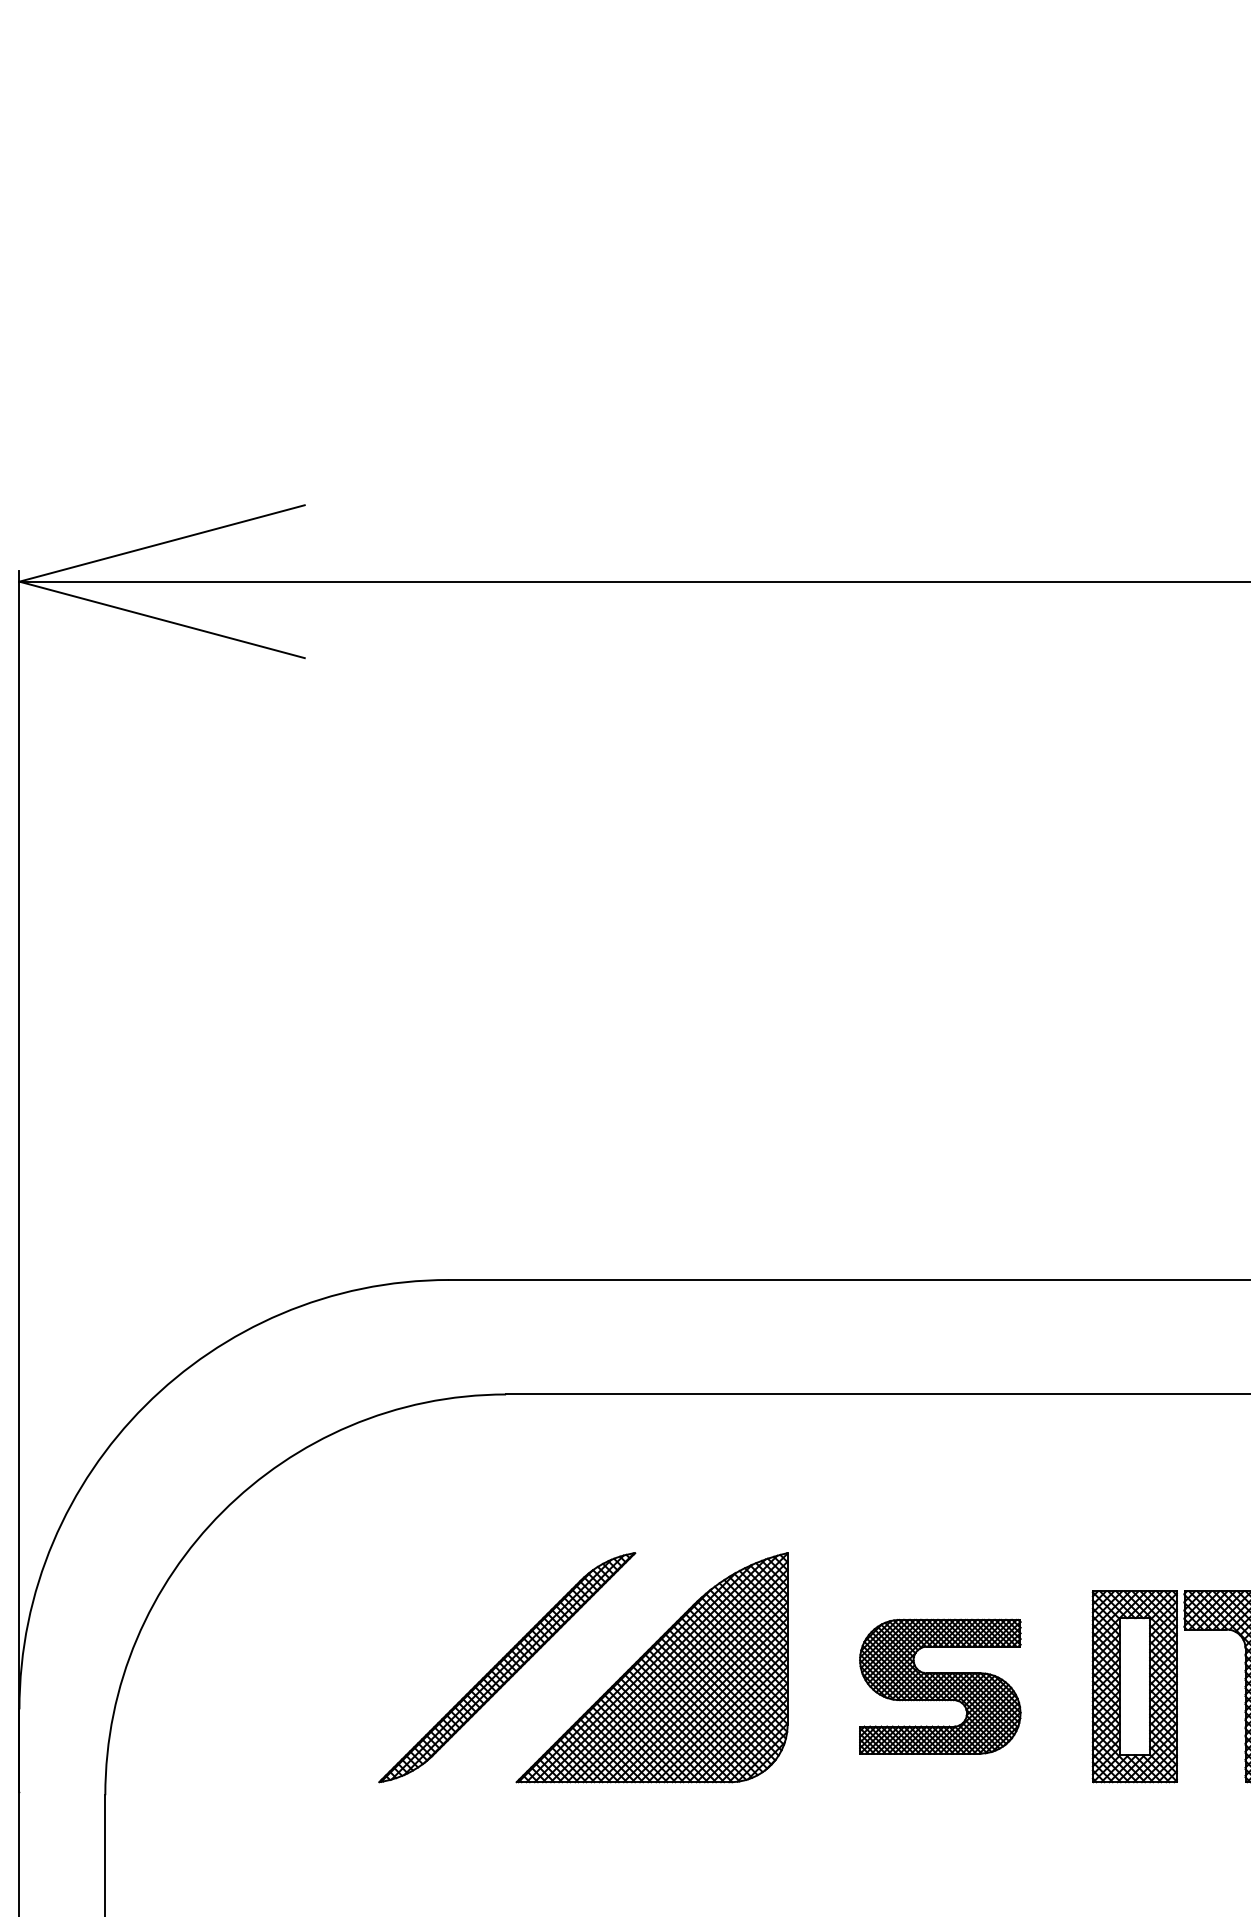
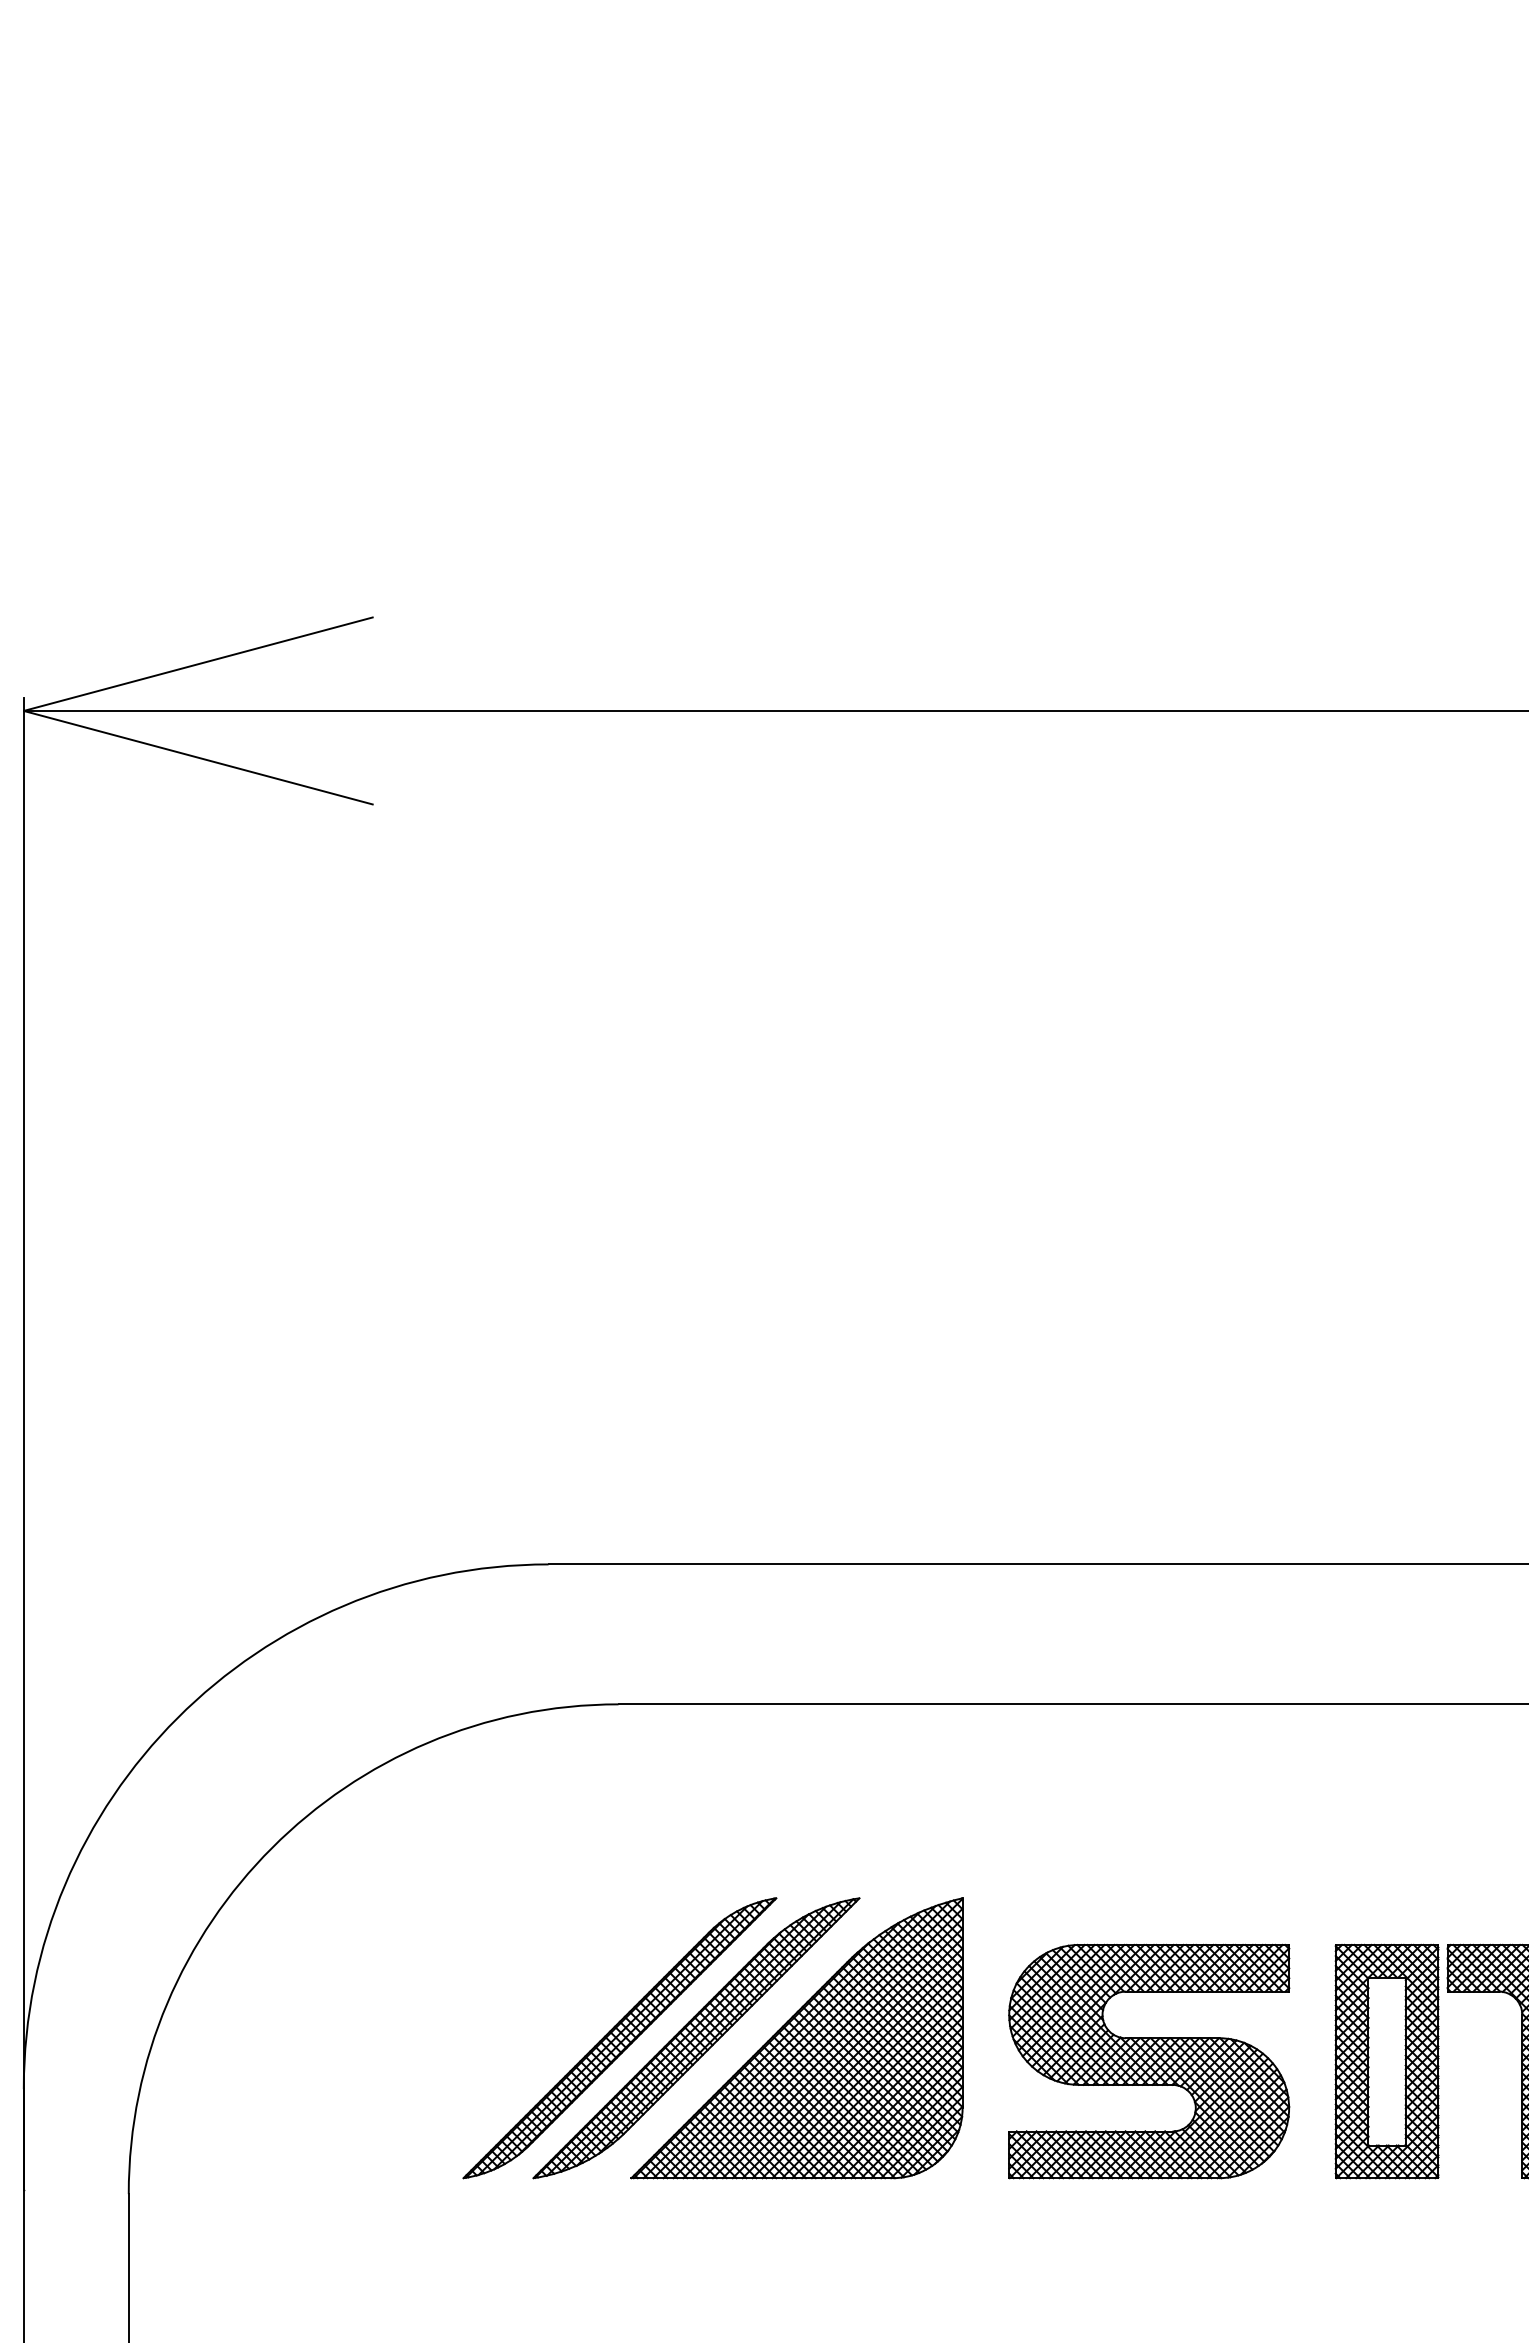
part: (569, 1667) -> (696, 2038), added
part: (940, 1686) -> (1149, 2061), size x1.43

